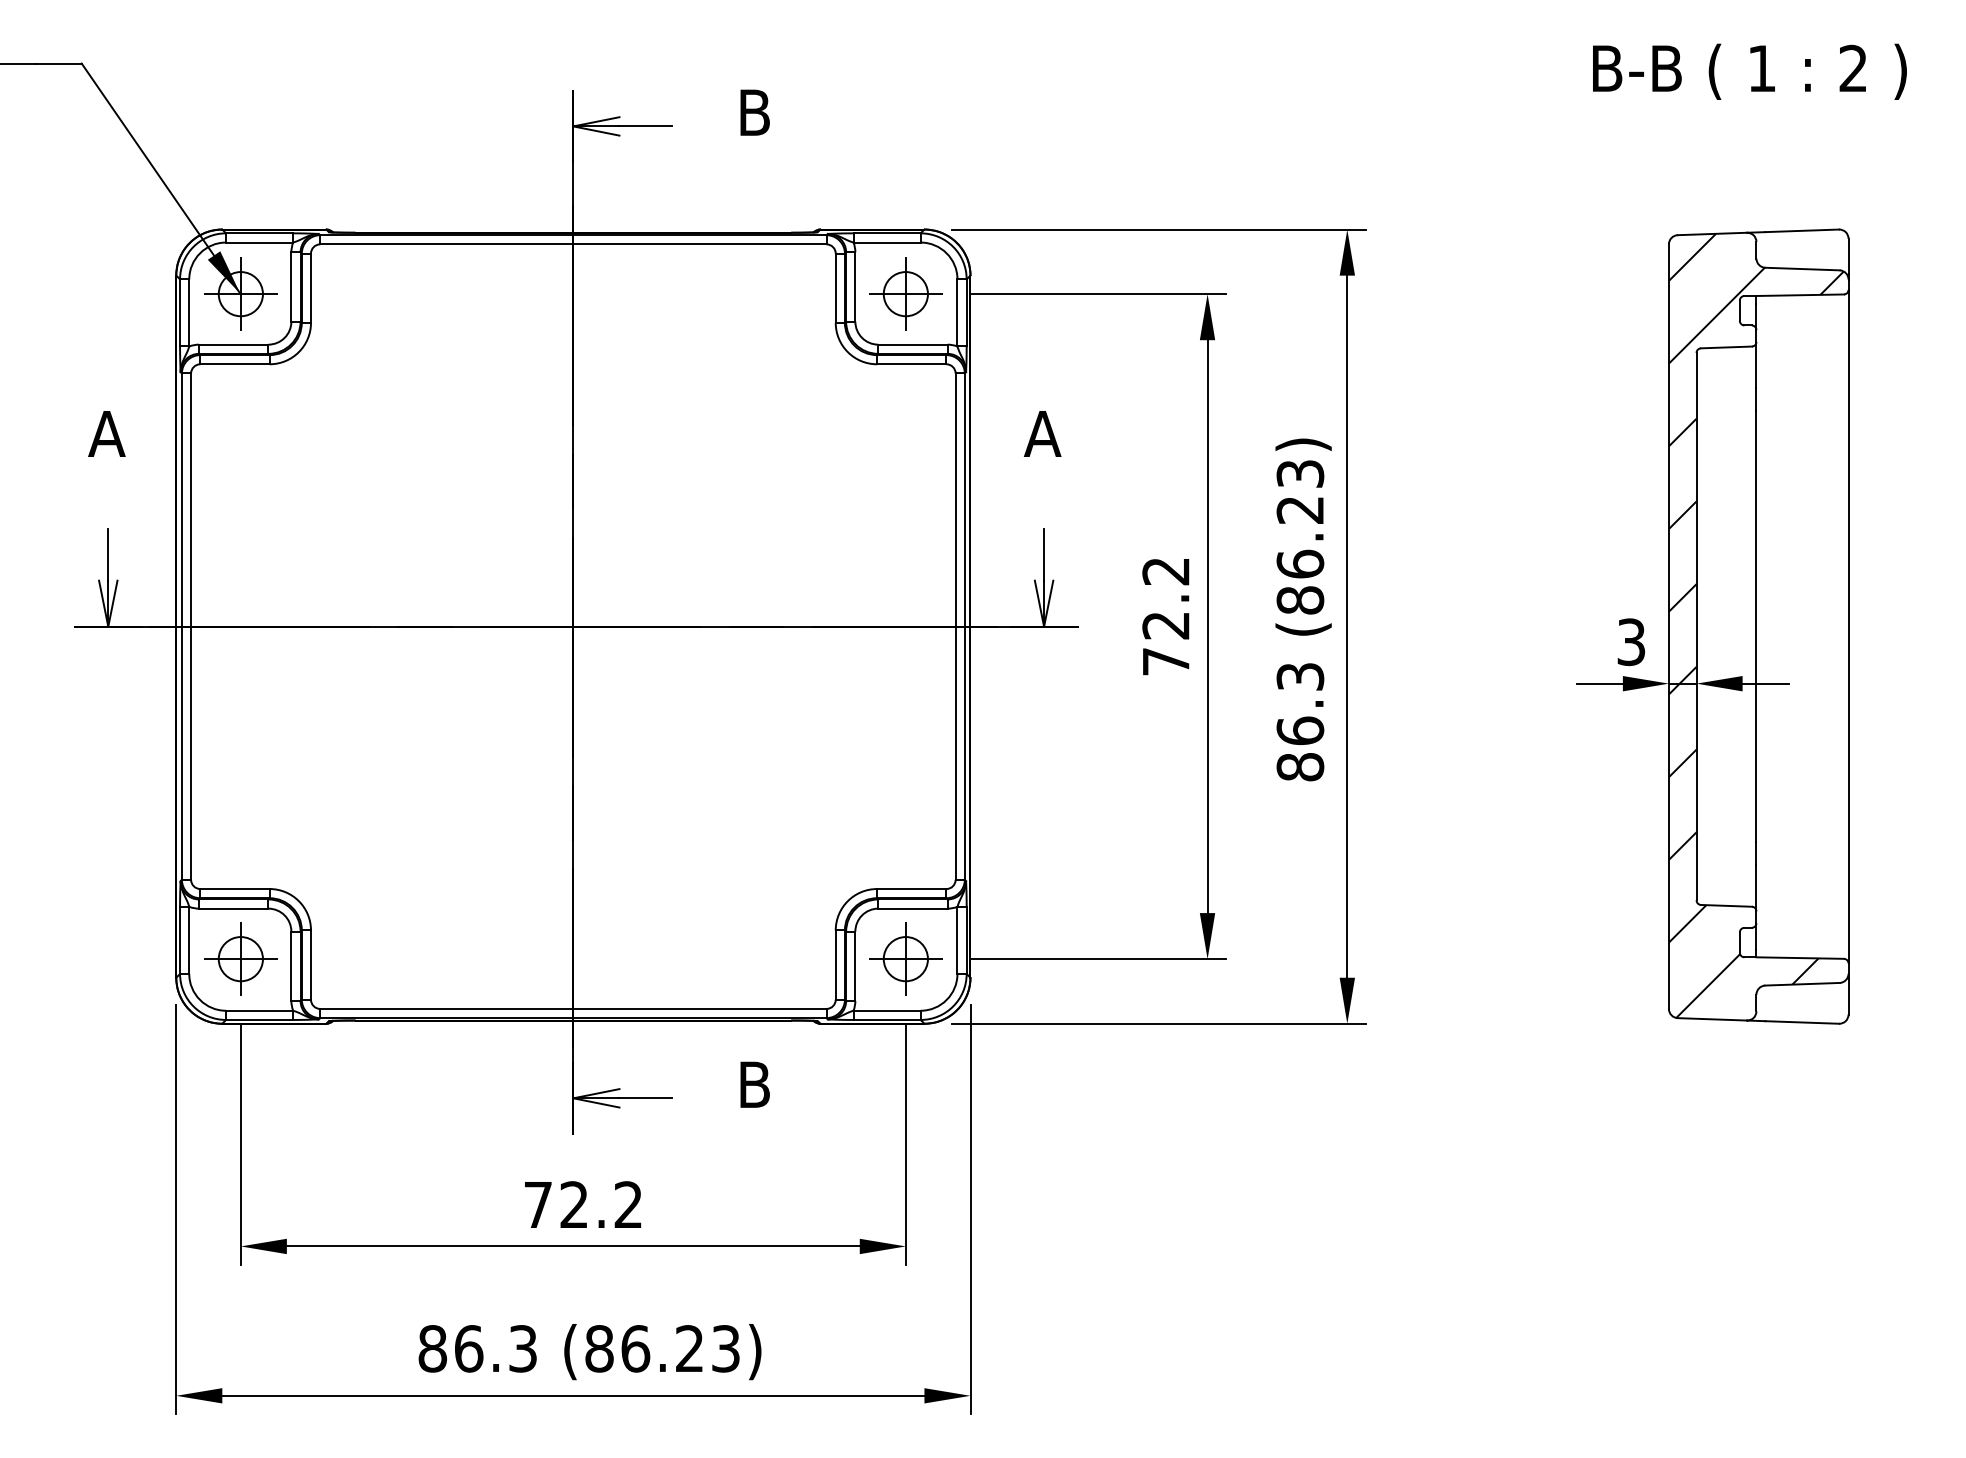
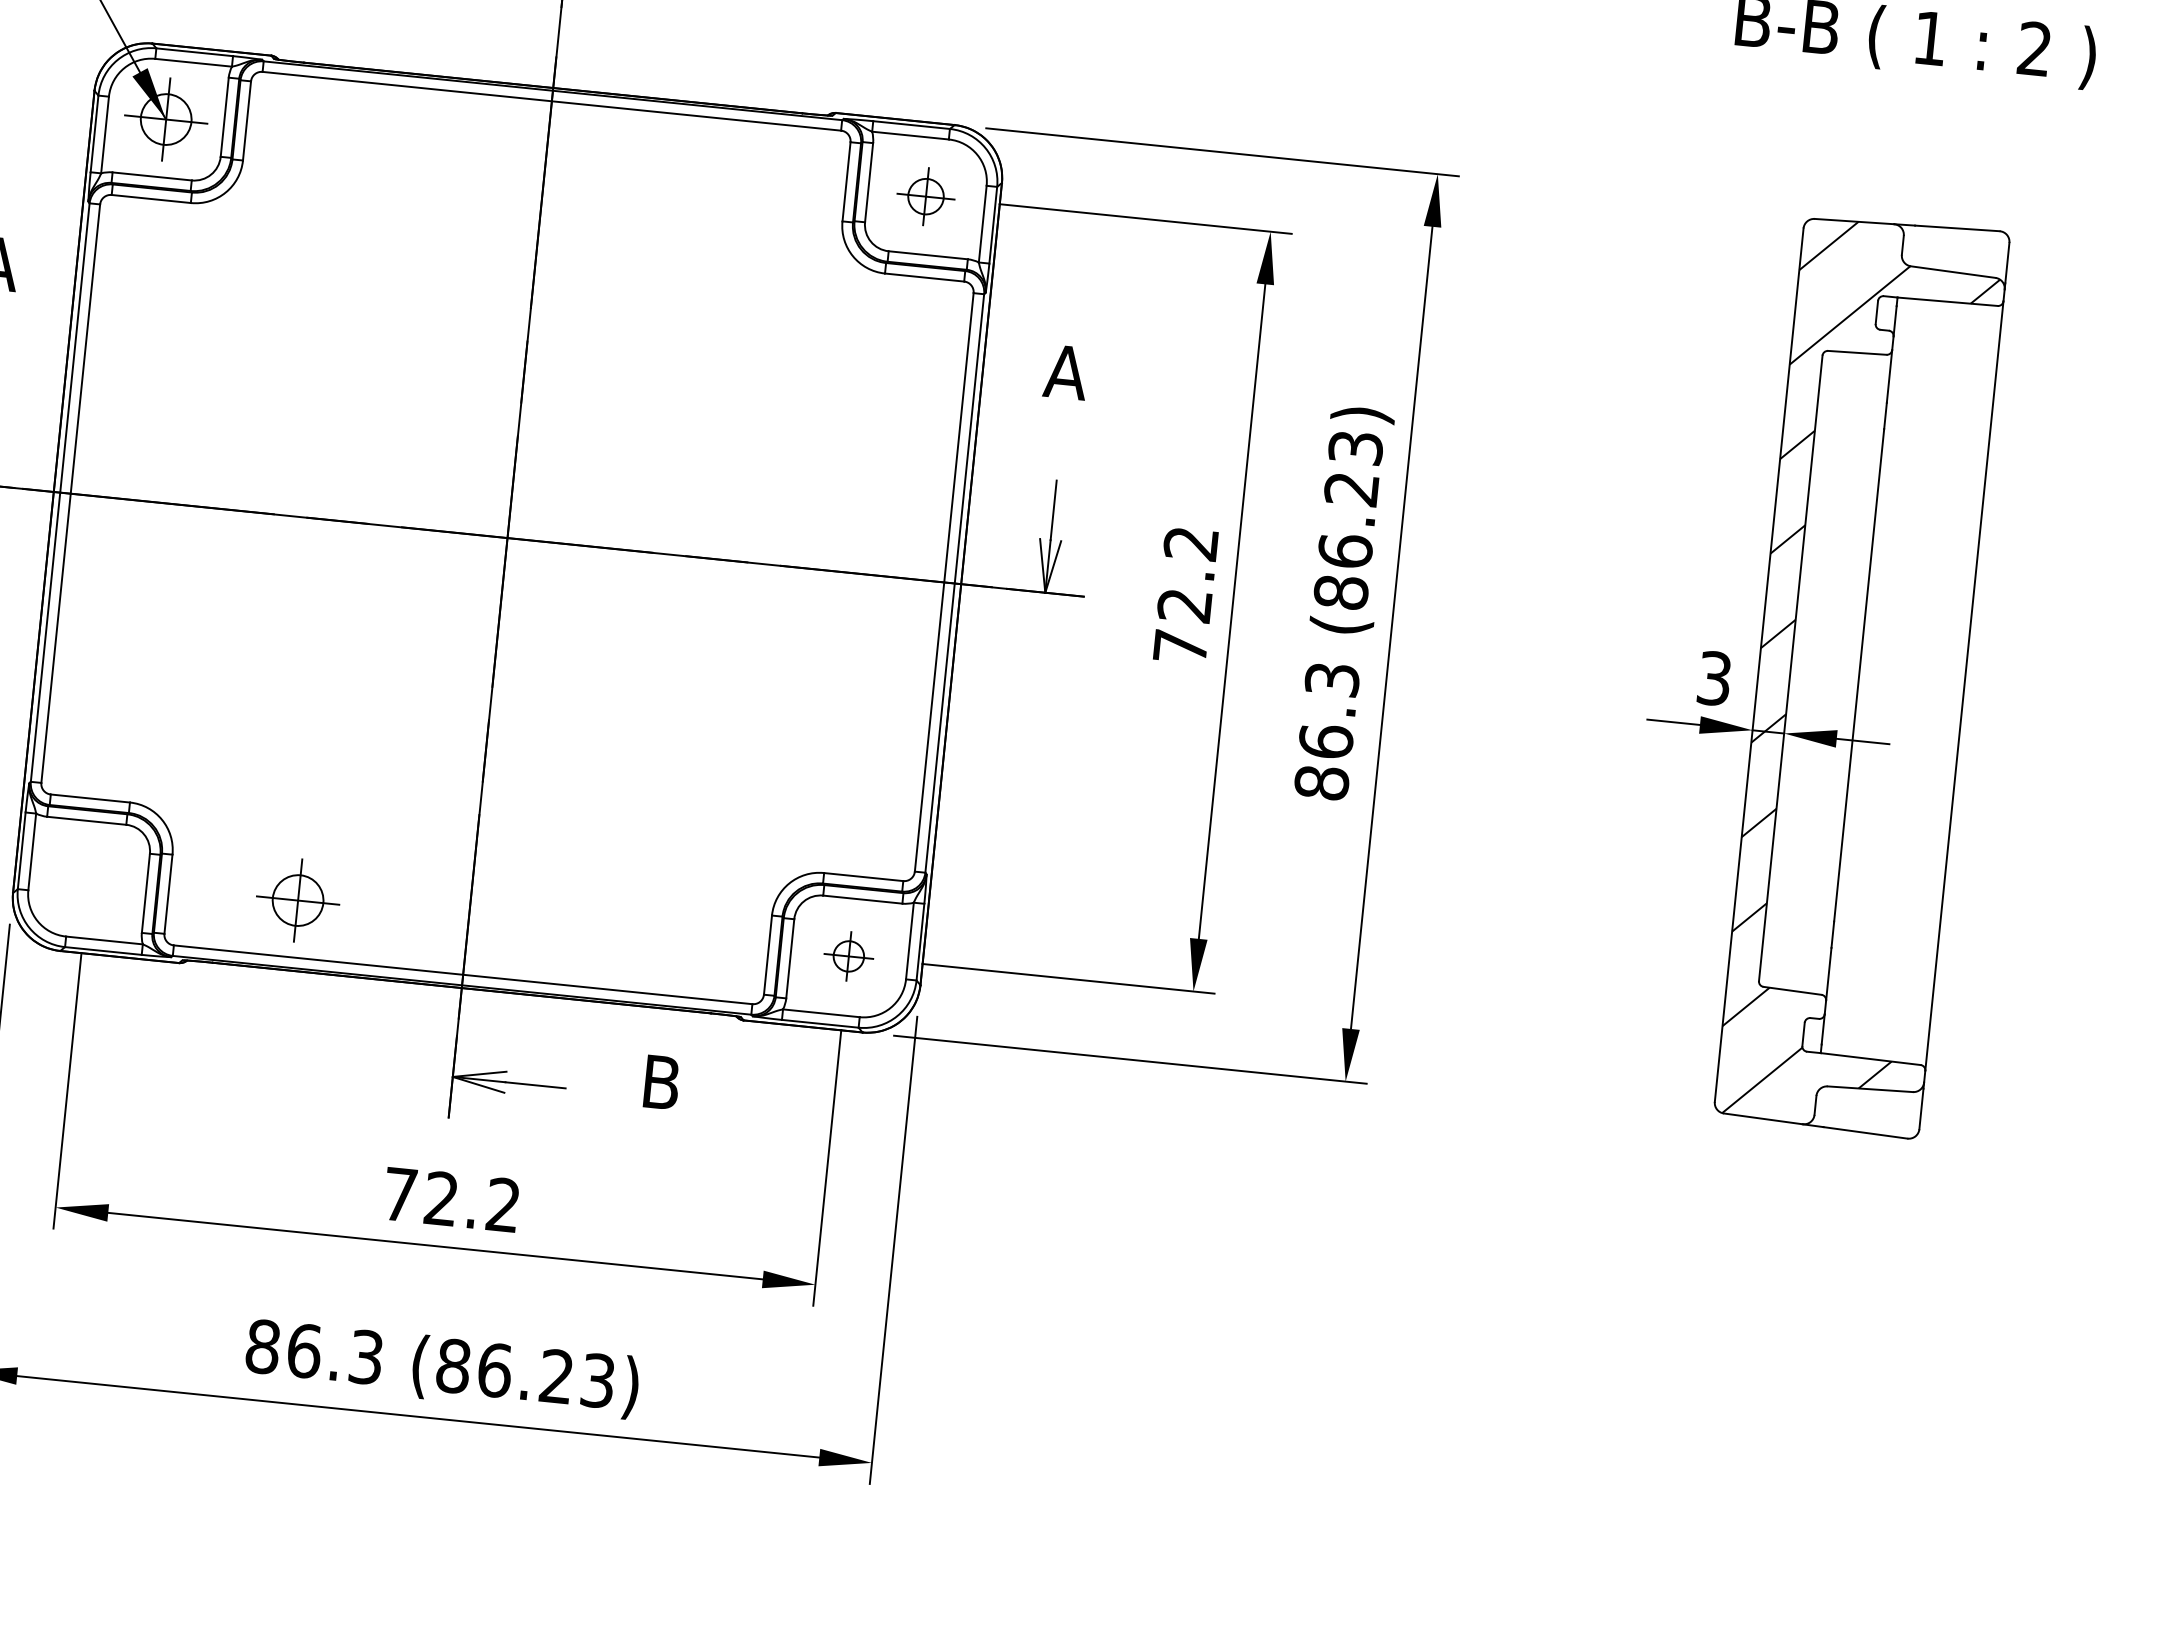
part: (905, 293) -> (925, 195), size x0.7
part: (240, 958) -> (297, 899), moved
part: (905, 958) -> (848, 955), size x0.6

